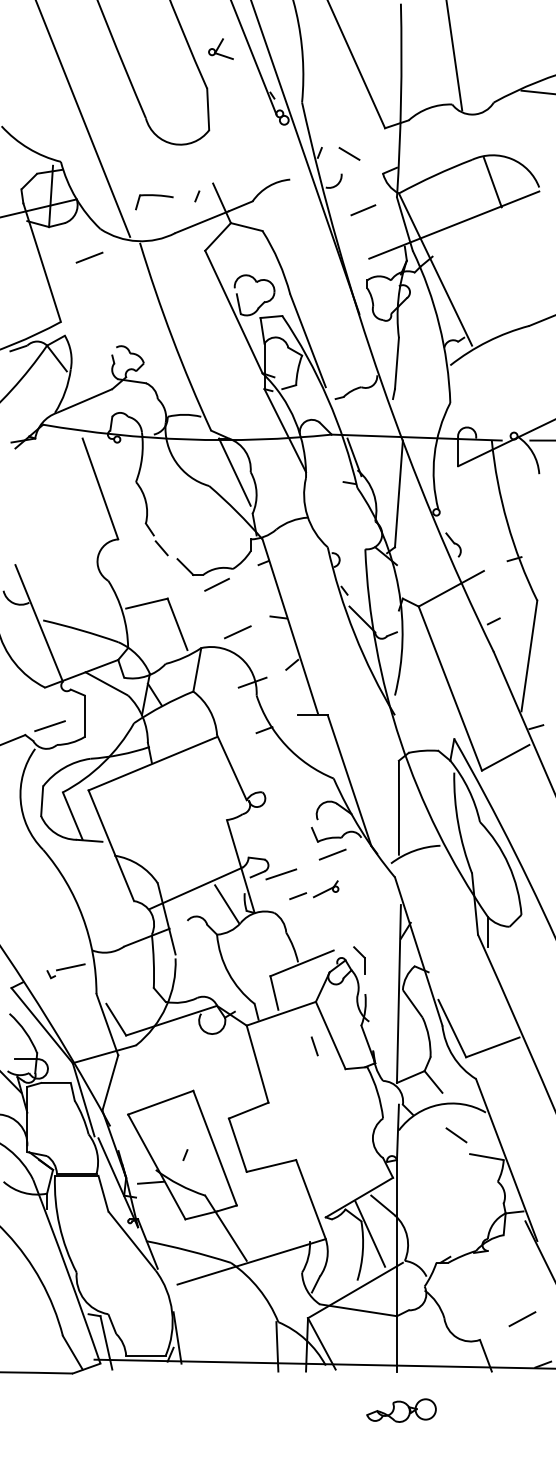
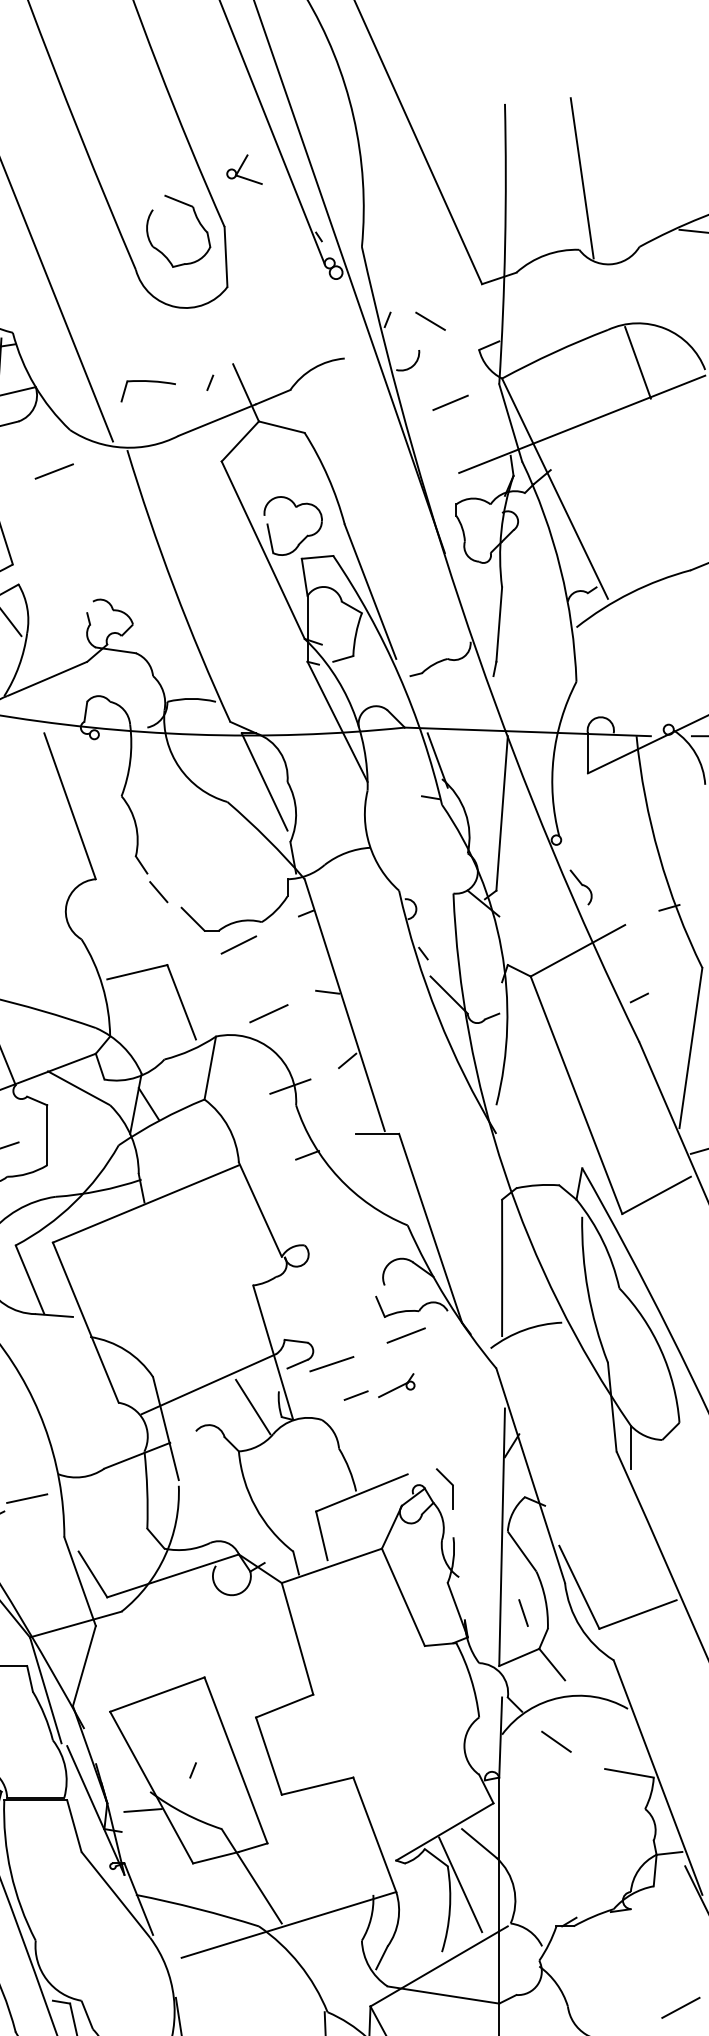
part: (188, 85) -> (197, 222), added
line: (314, 1046) -> (523, 1613), moved
line: (456, 1135) -> (556, 1742), moved

